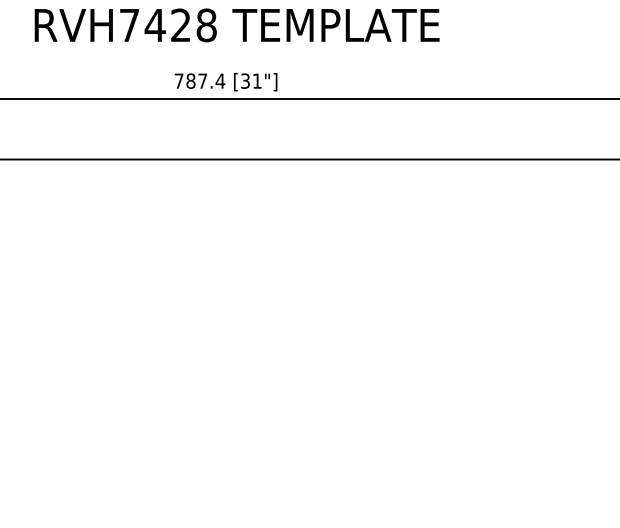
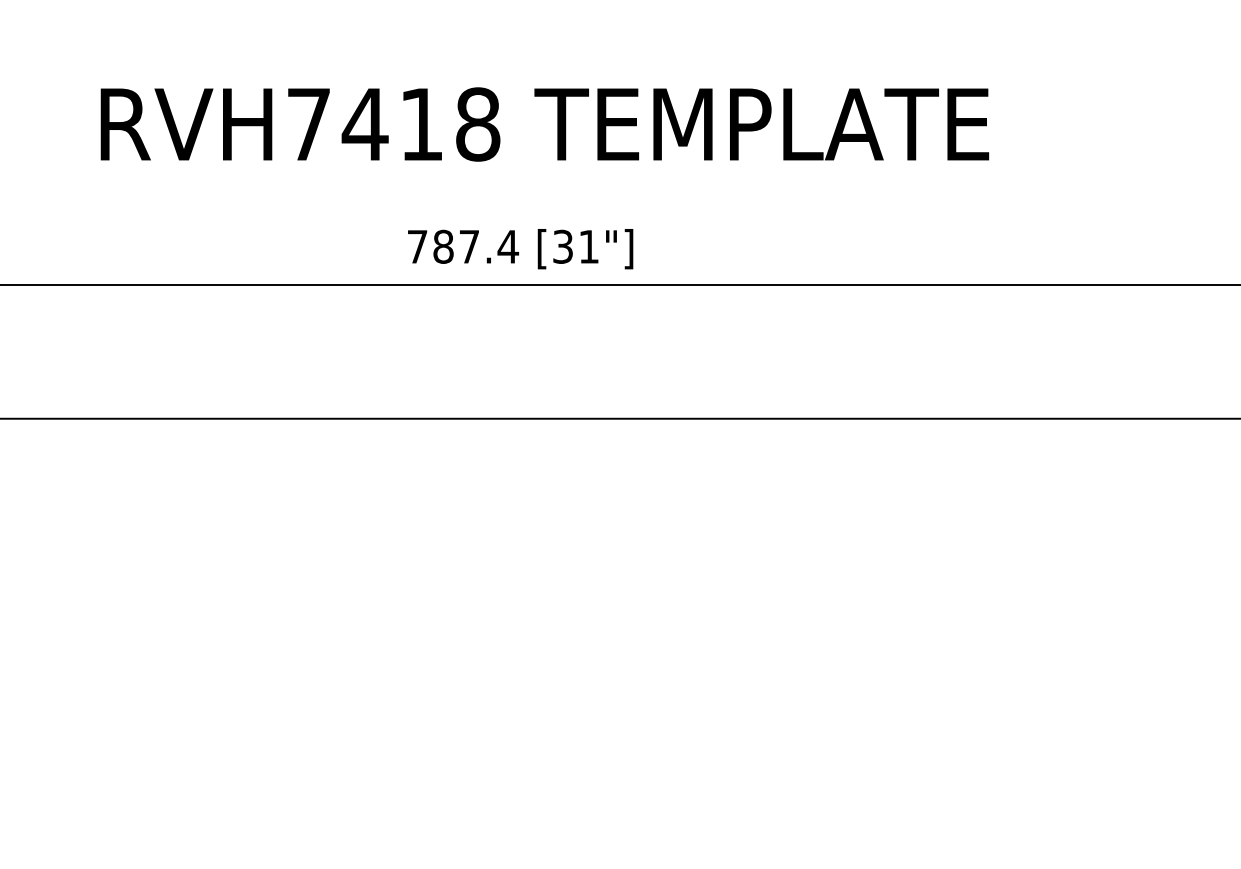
text: (180, 24) -> (420, 122), RVH7428 -> RVH7418

